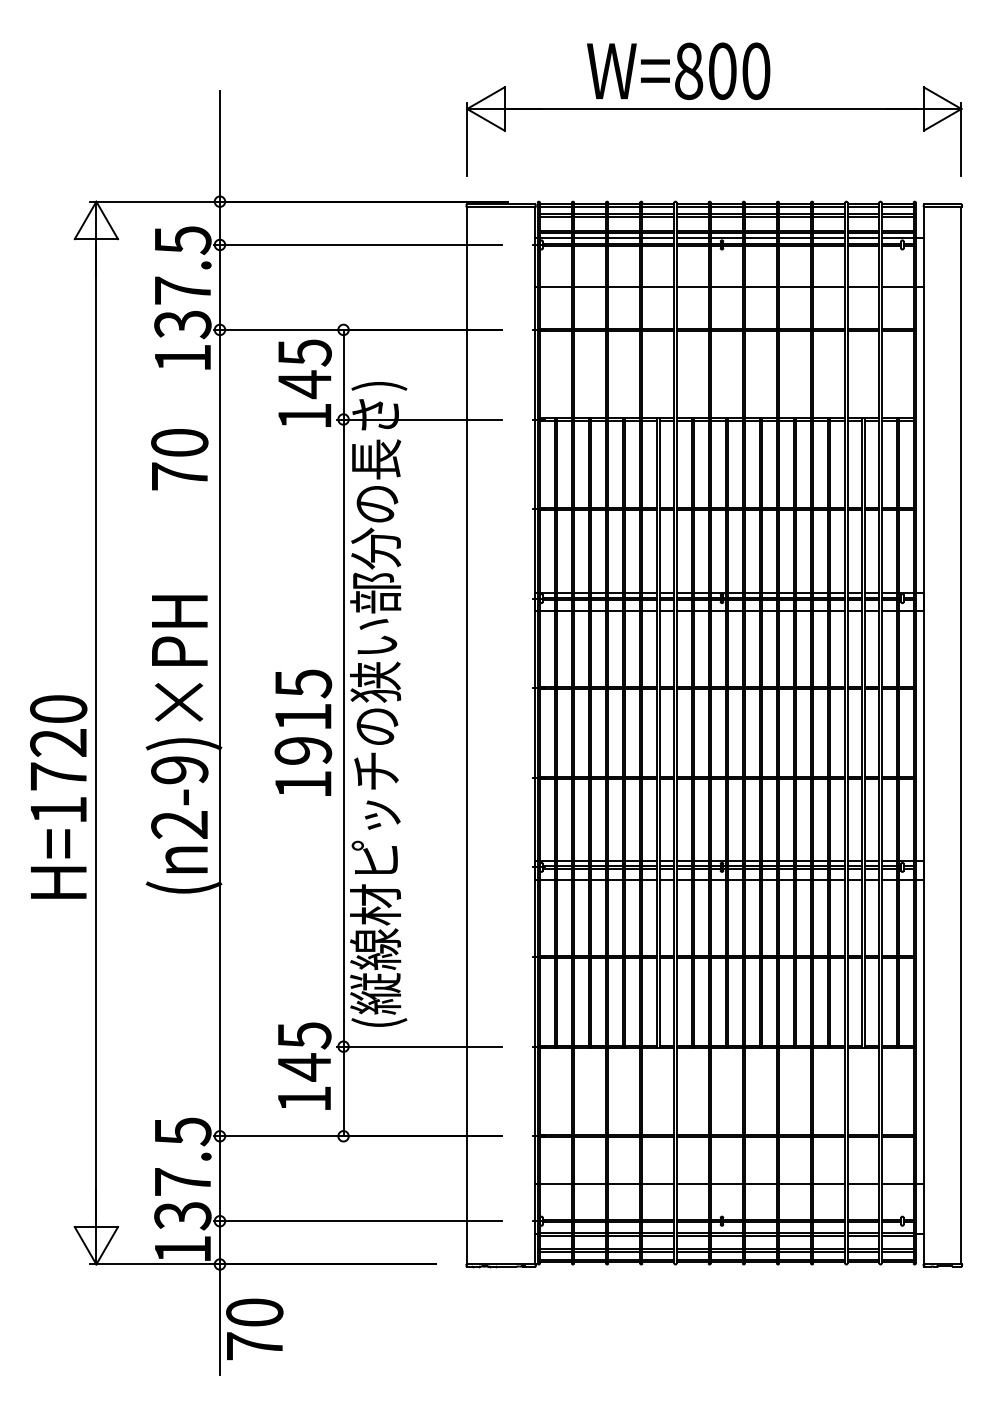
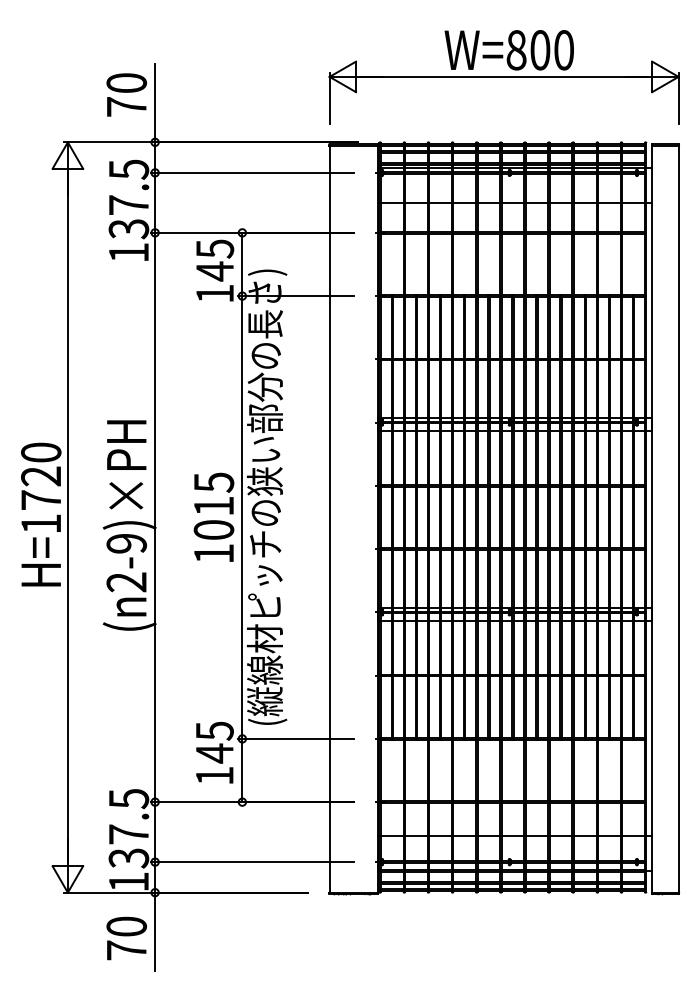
text: (678, 70) -> (509, 49), moved
text: (179, 459) -> (126, 94), moved
text: (303, 750) -> (214, 529), 1915 -> 1015
text: (58, 796) -> (41, 514), moved
text: (254, 1329) -> (126, 938), moved

